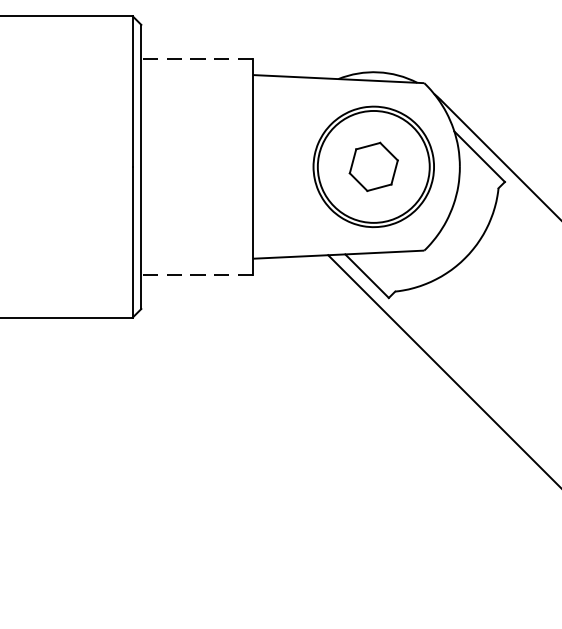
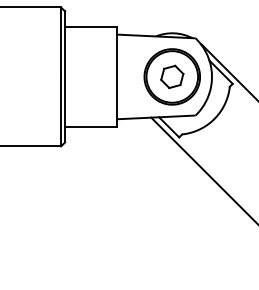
line: (196, 59) -> (90, 27), dashed -> solid
line: (196, 274) -> (90, 126), dashed -> solid

